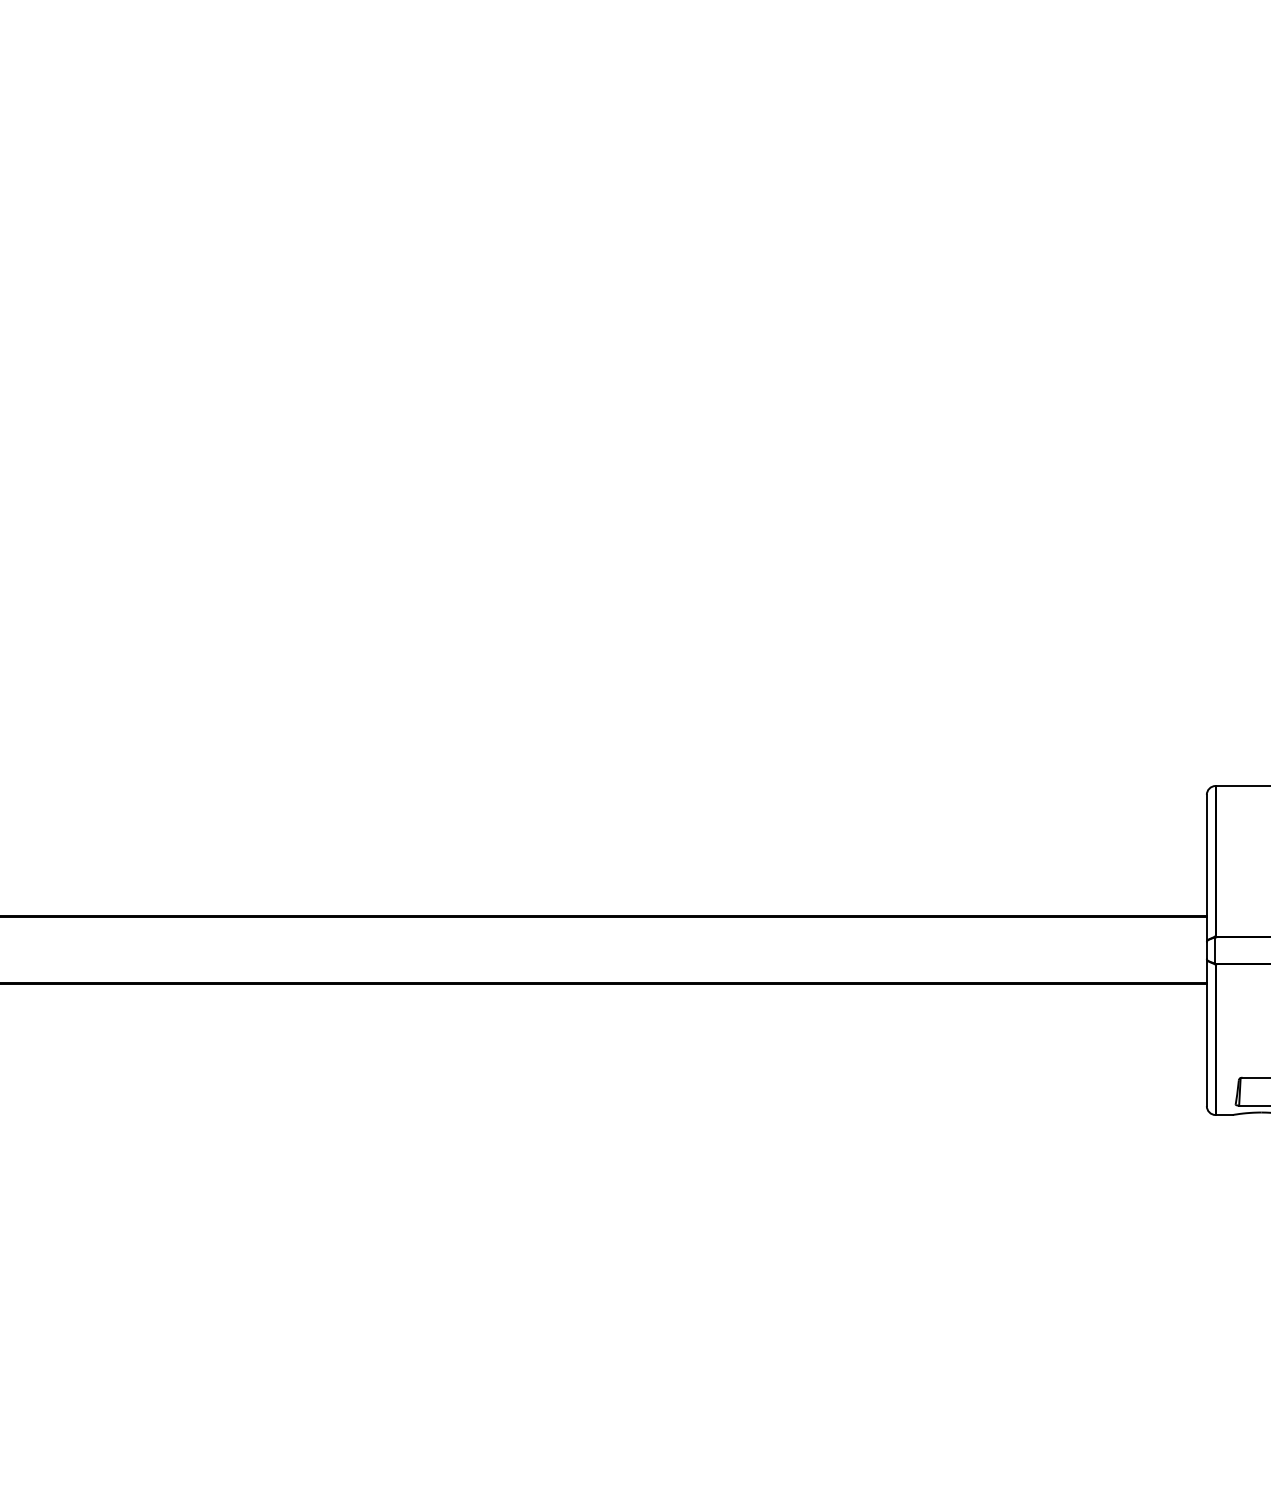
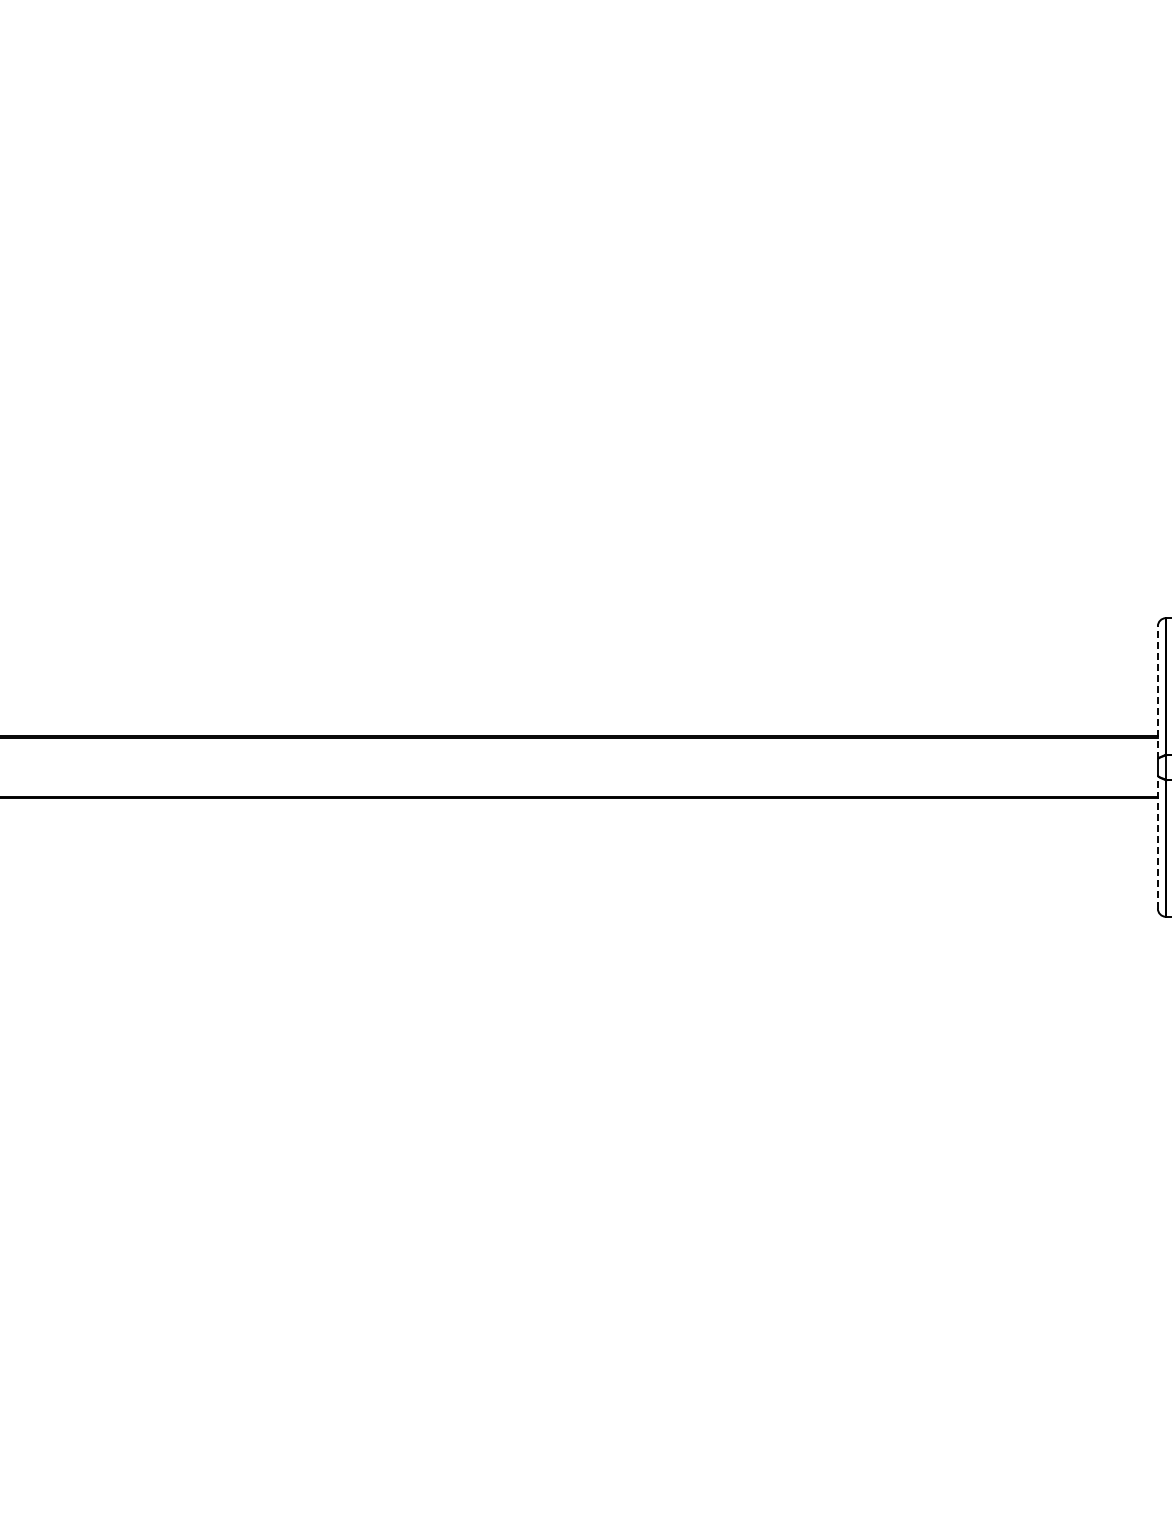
line: (1206, 867) -> (1157, 692), solid -> dashed
line: (1206, 1033) -> (1157, 842), solid -> dashed

